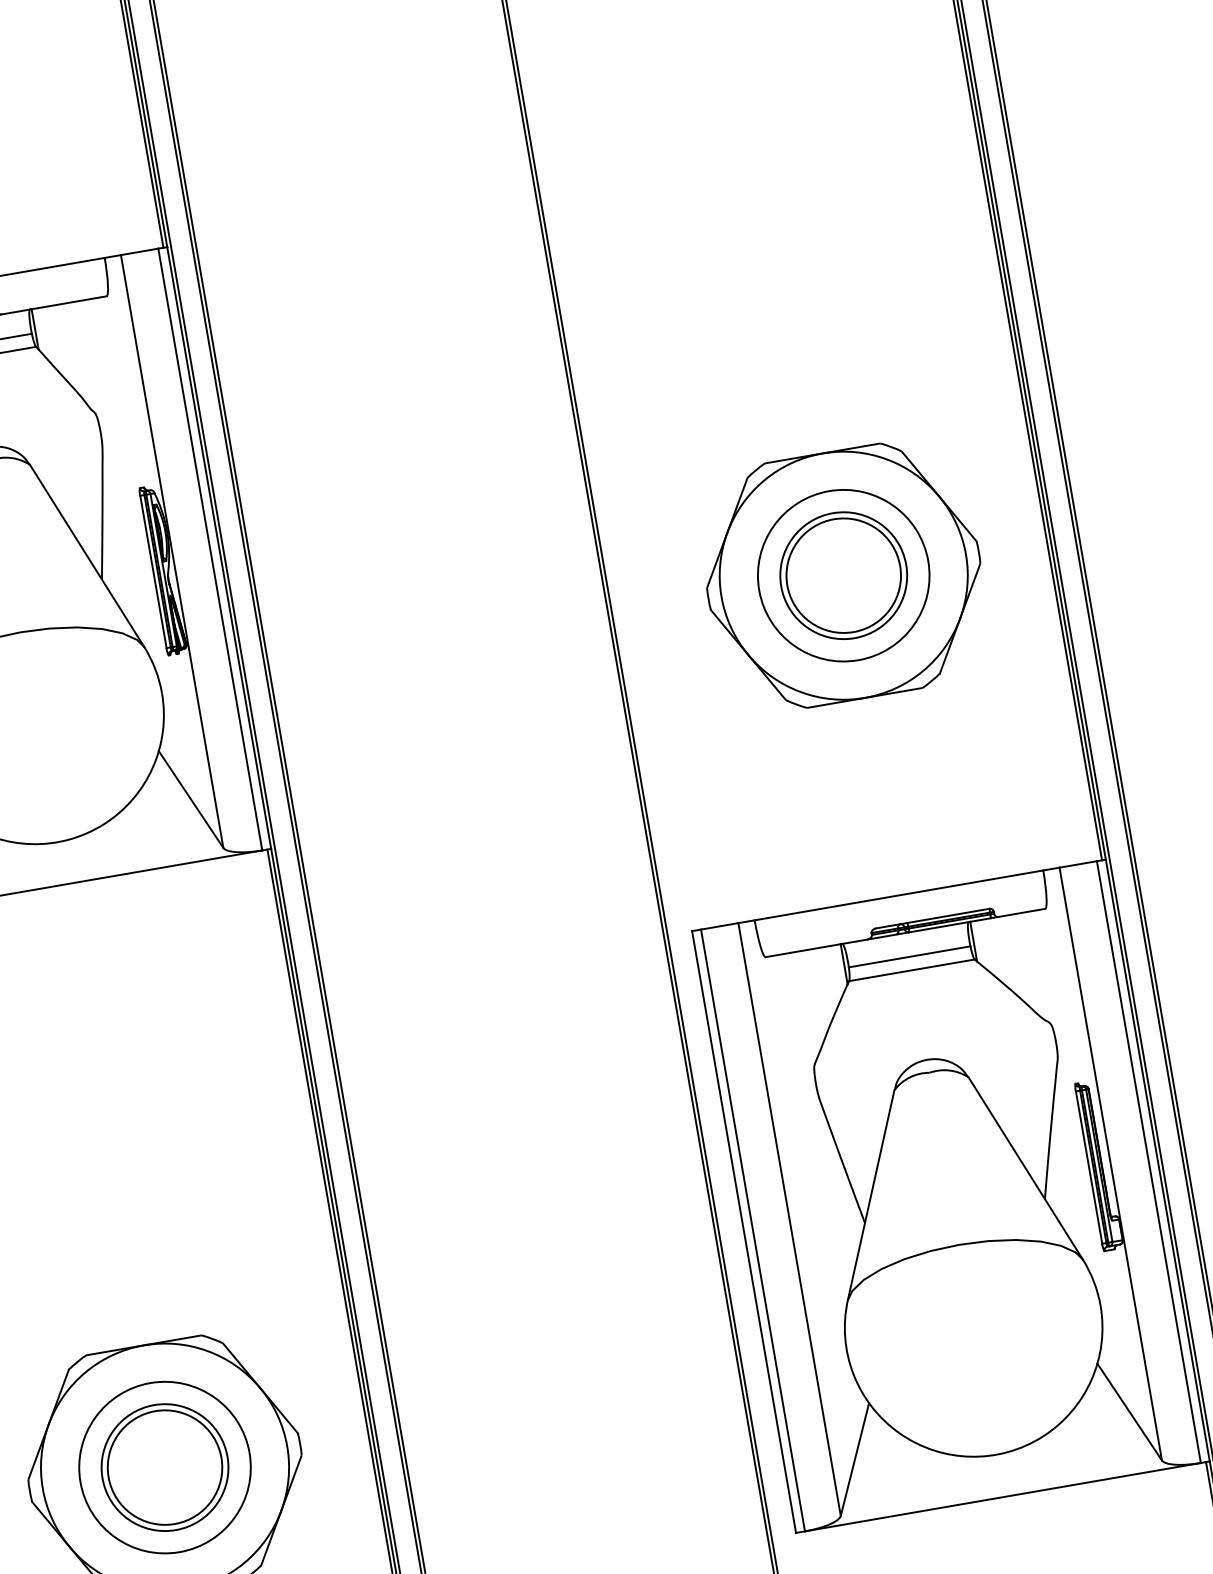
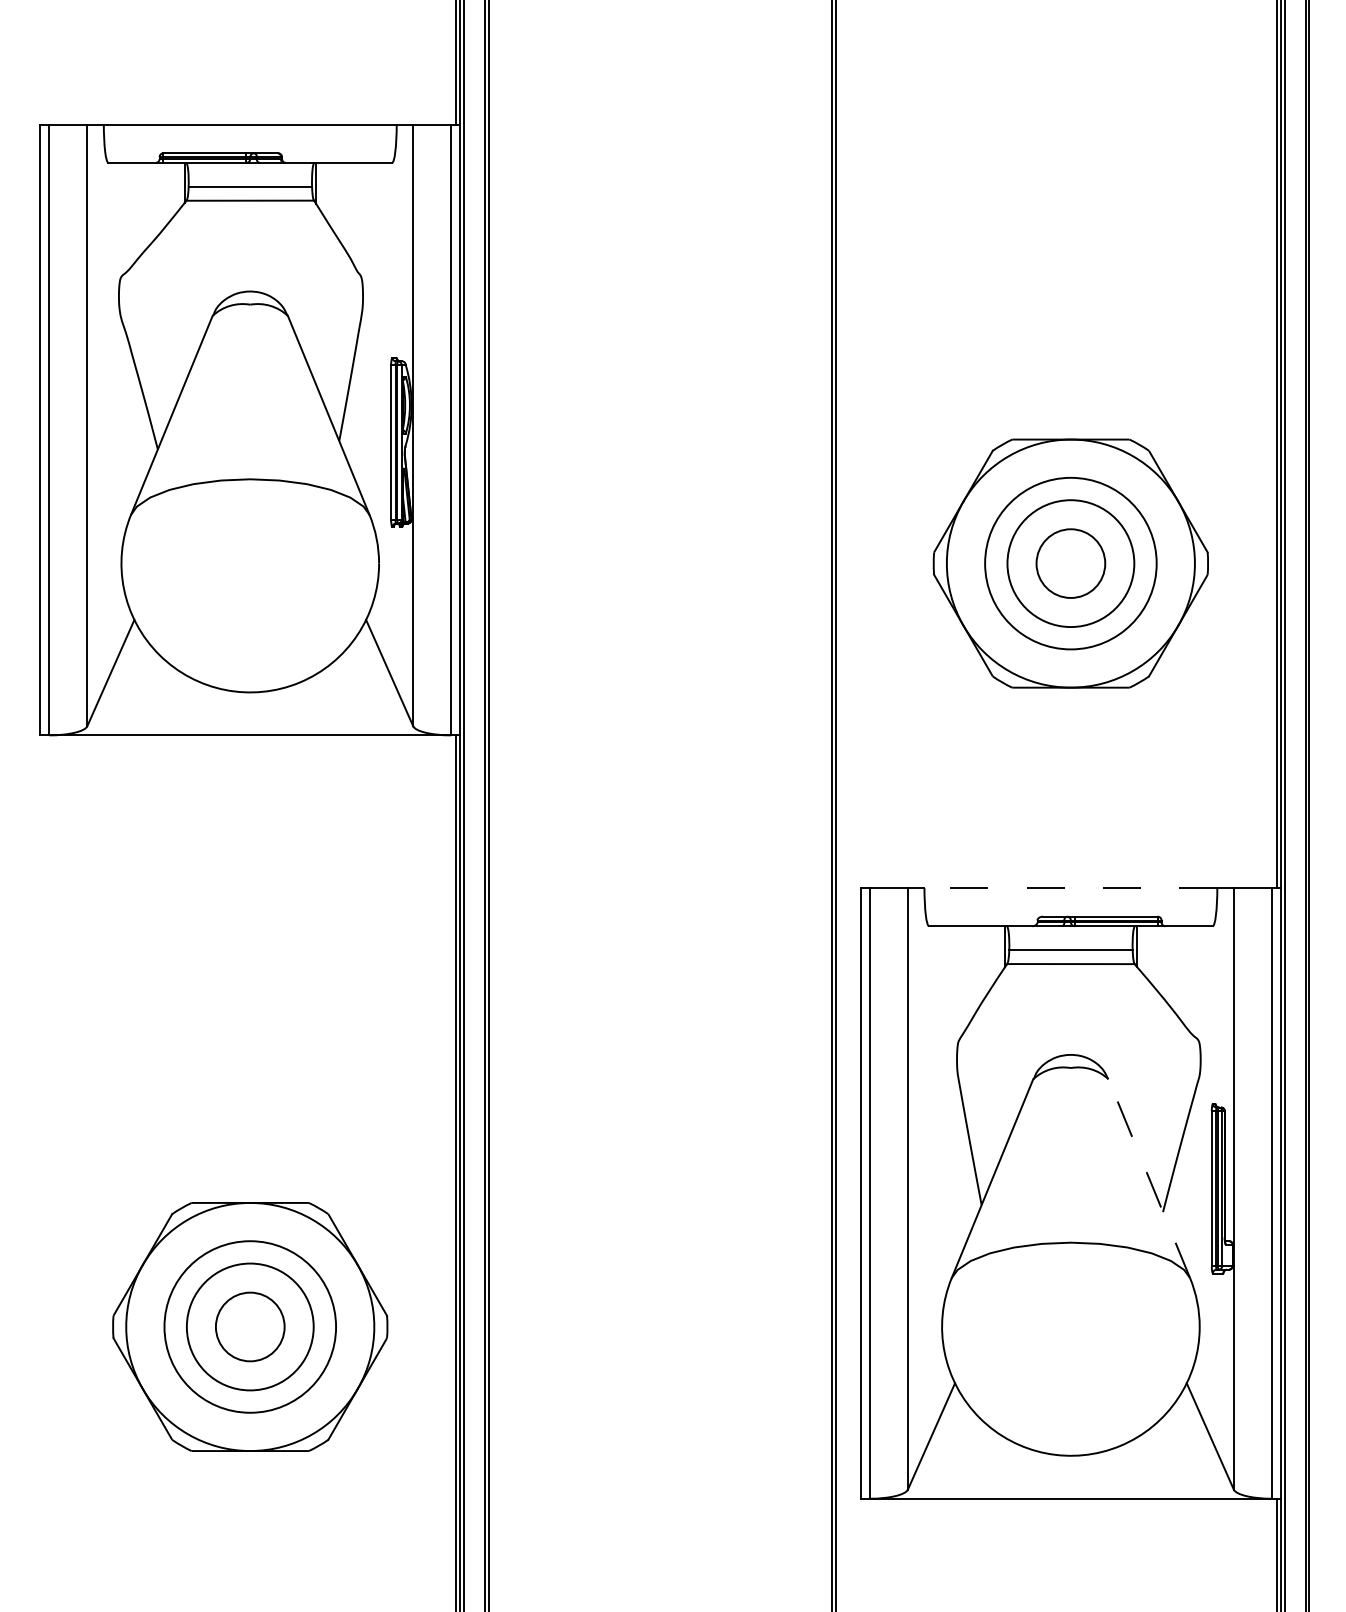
circle: (843, 575) -> (1070, 563), size x0.6
line: (898, 895) -> (1070, 888), solid -> dashed
line: (1025, 1168) -> (1149, 1178), solid -> dashed
circle: (165, 1467) -> (250, 1326), size x0.6

